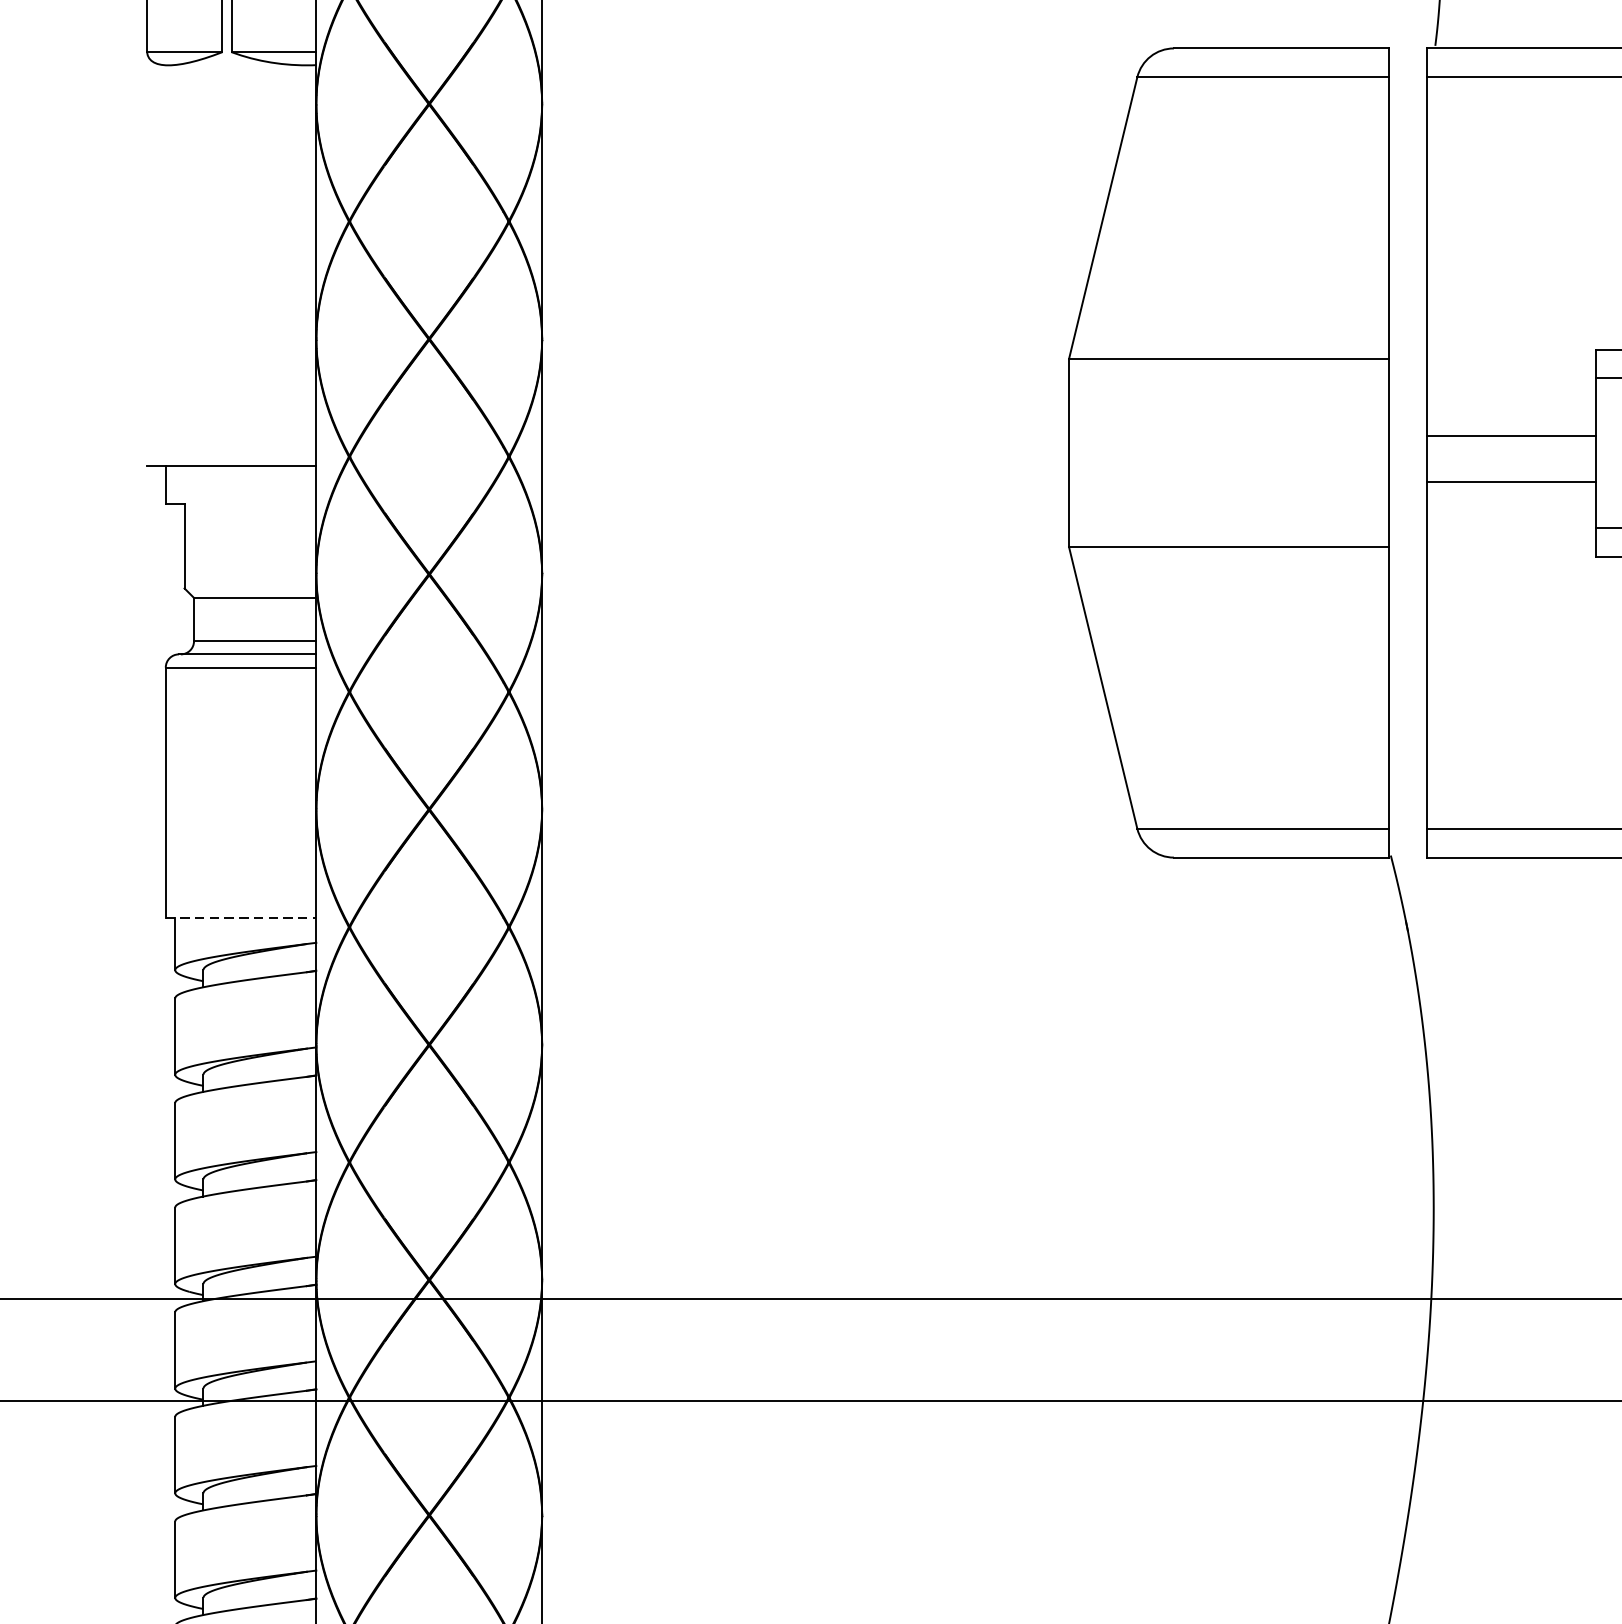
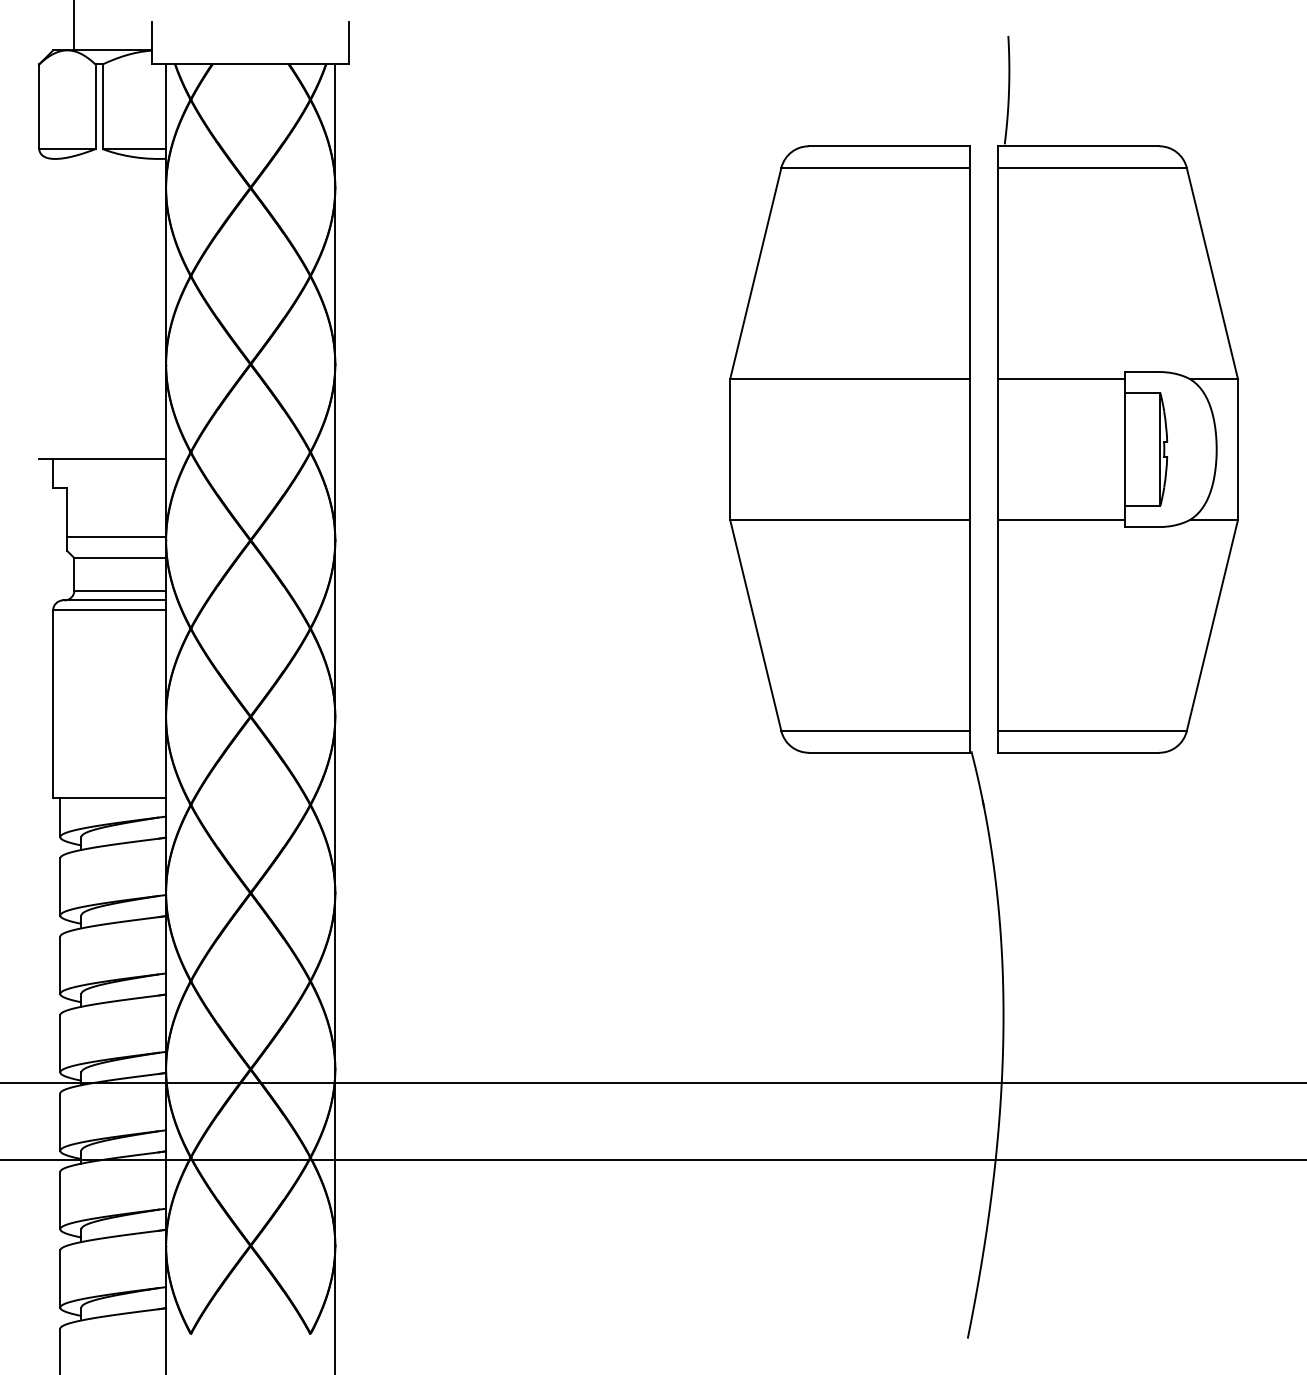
line: (1511, 436) -> (1061, 379), moved
line: (1511, 482) -> (1061, 520), moved
line: (250, 569) -> (116, 536), added
line: (242, 917) -> (110, 797), dashed -> solid

